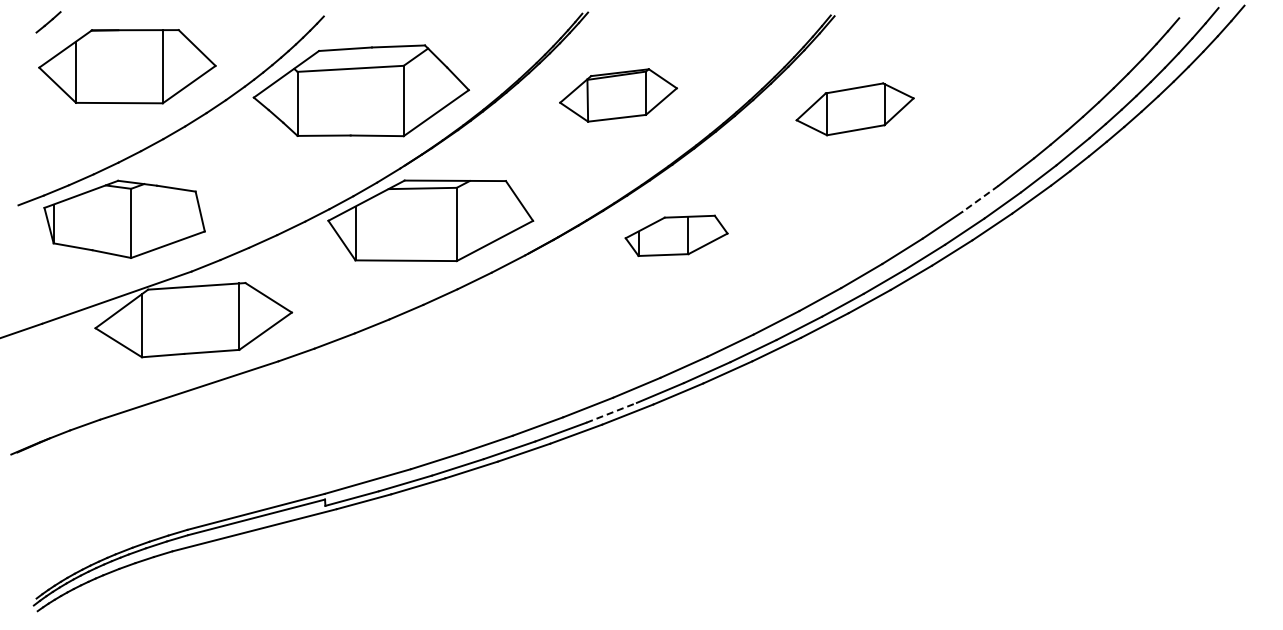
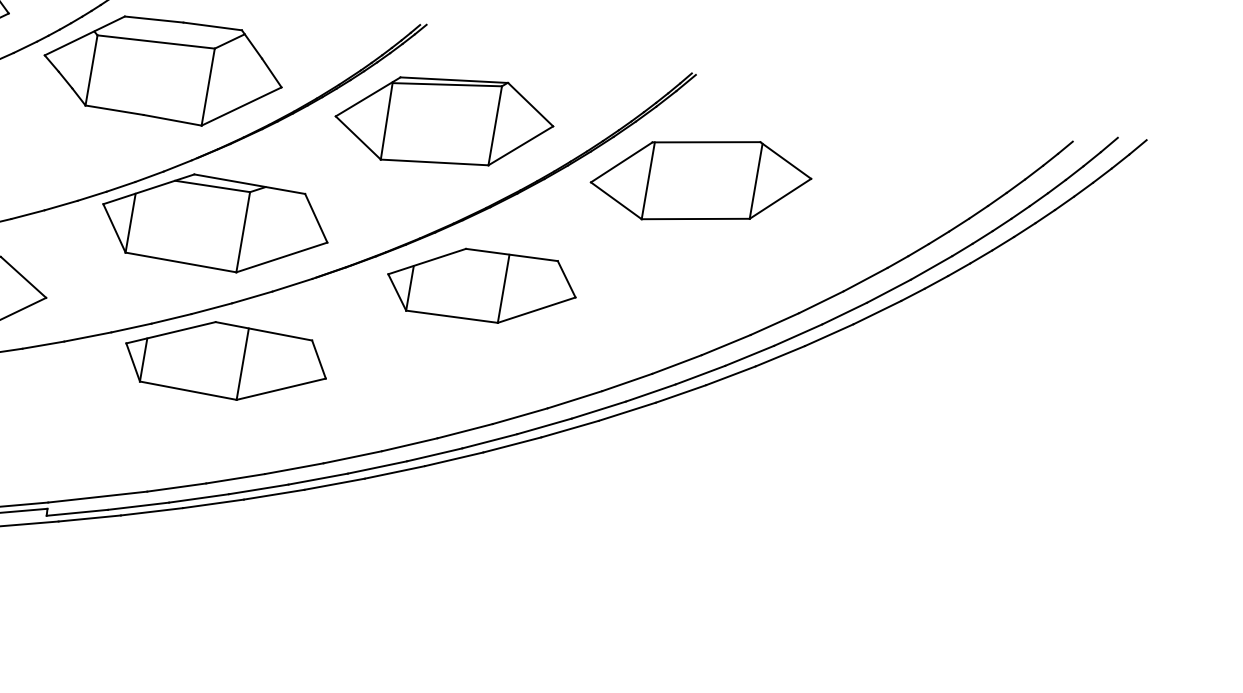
part: (618, 95) -> (444, 121), size x1.67
part: (854, 109) -> (700, 180), size x1.67
line: (980, 199) -> (821, 302), dashed -> solid
part: (676, 235) -> (481, 285), size x1.67
part: (460, 341) -> (225, 361), added
line: (612, 412) -> (378, 467), dashed -> solid

